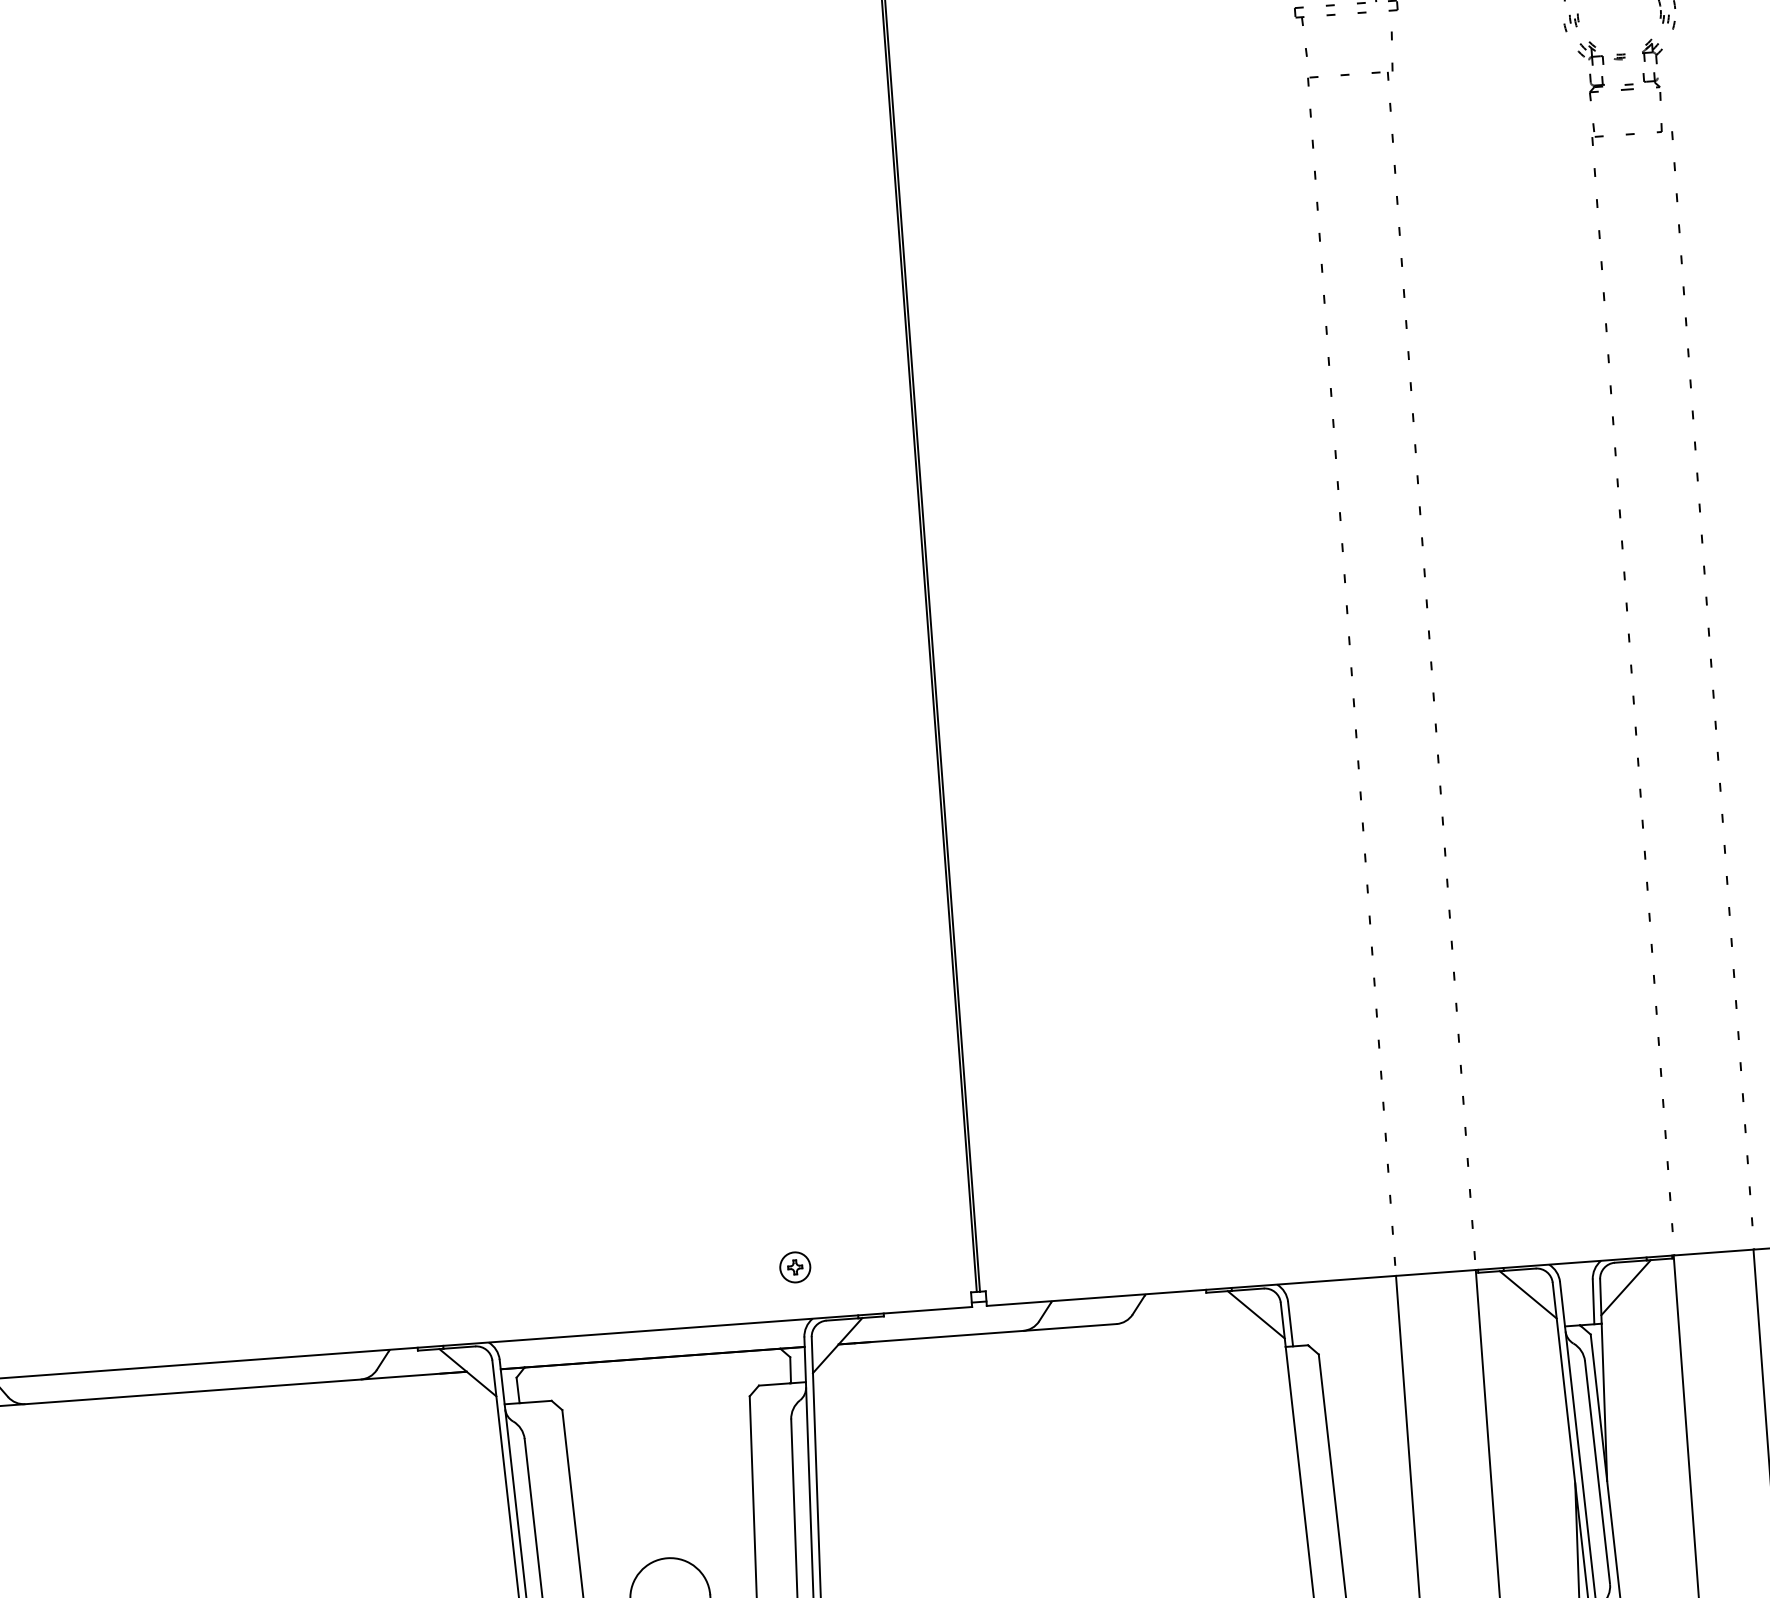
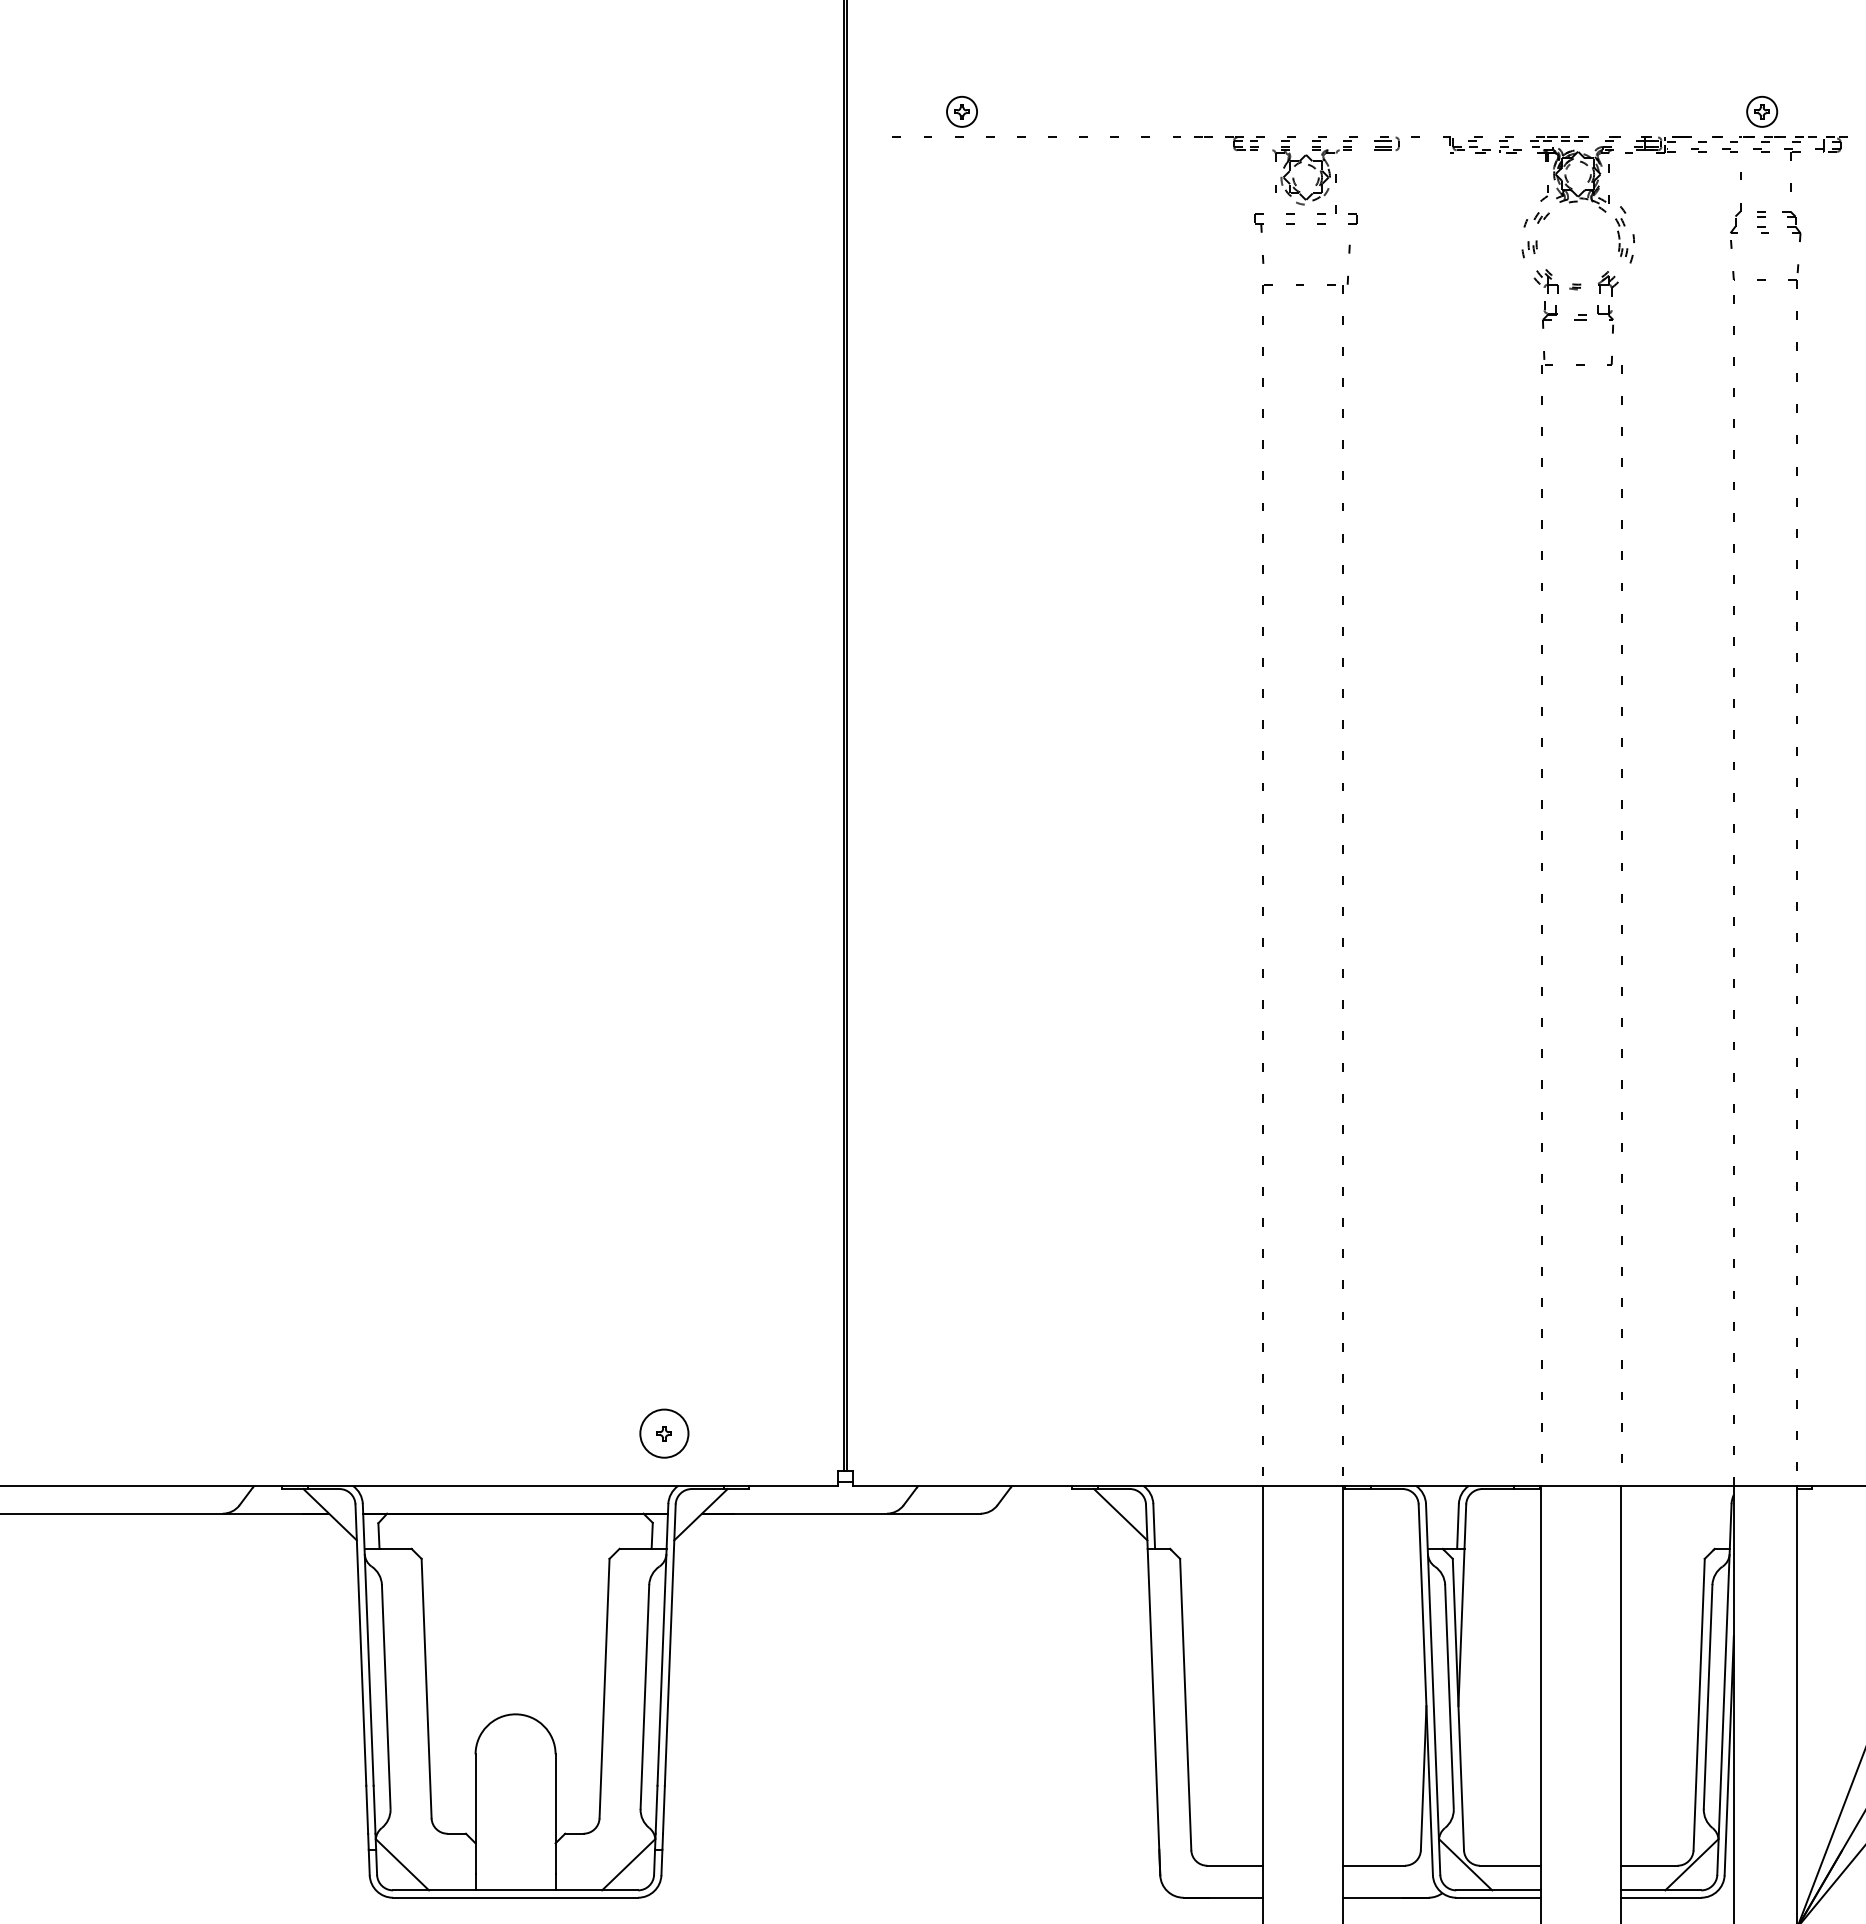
circle: (795, 1267) -> (664, 1433), size x1.6
line: (1626, 1287) -> (1491, 1514), removed
line: (1528, 1294) -> (1393, 1514), removed

